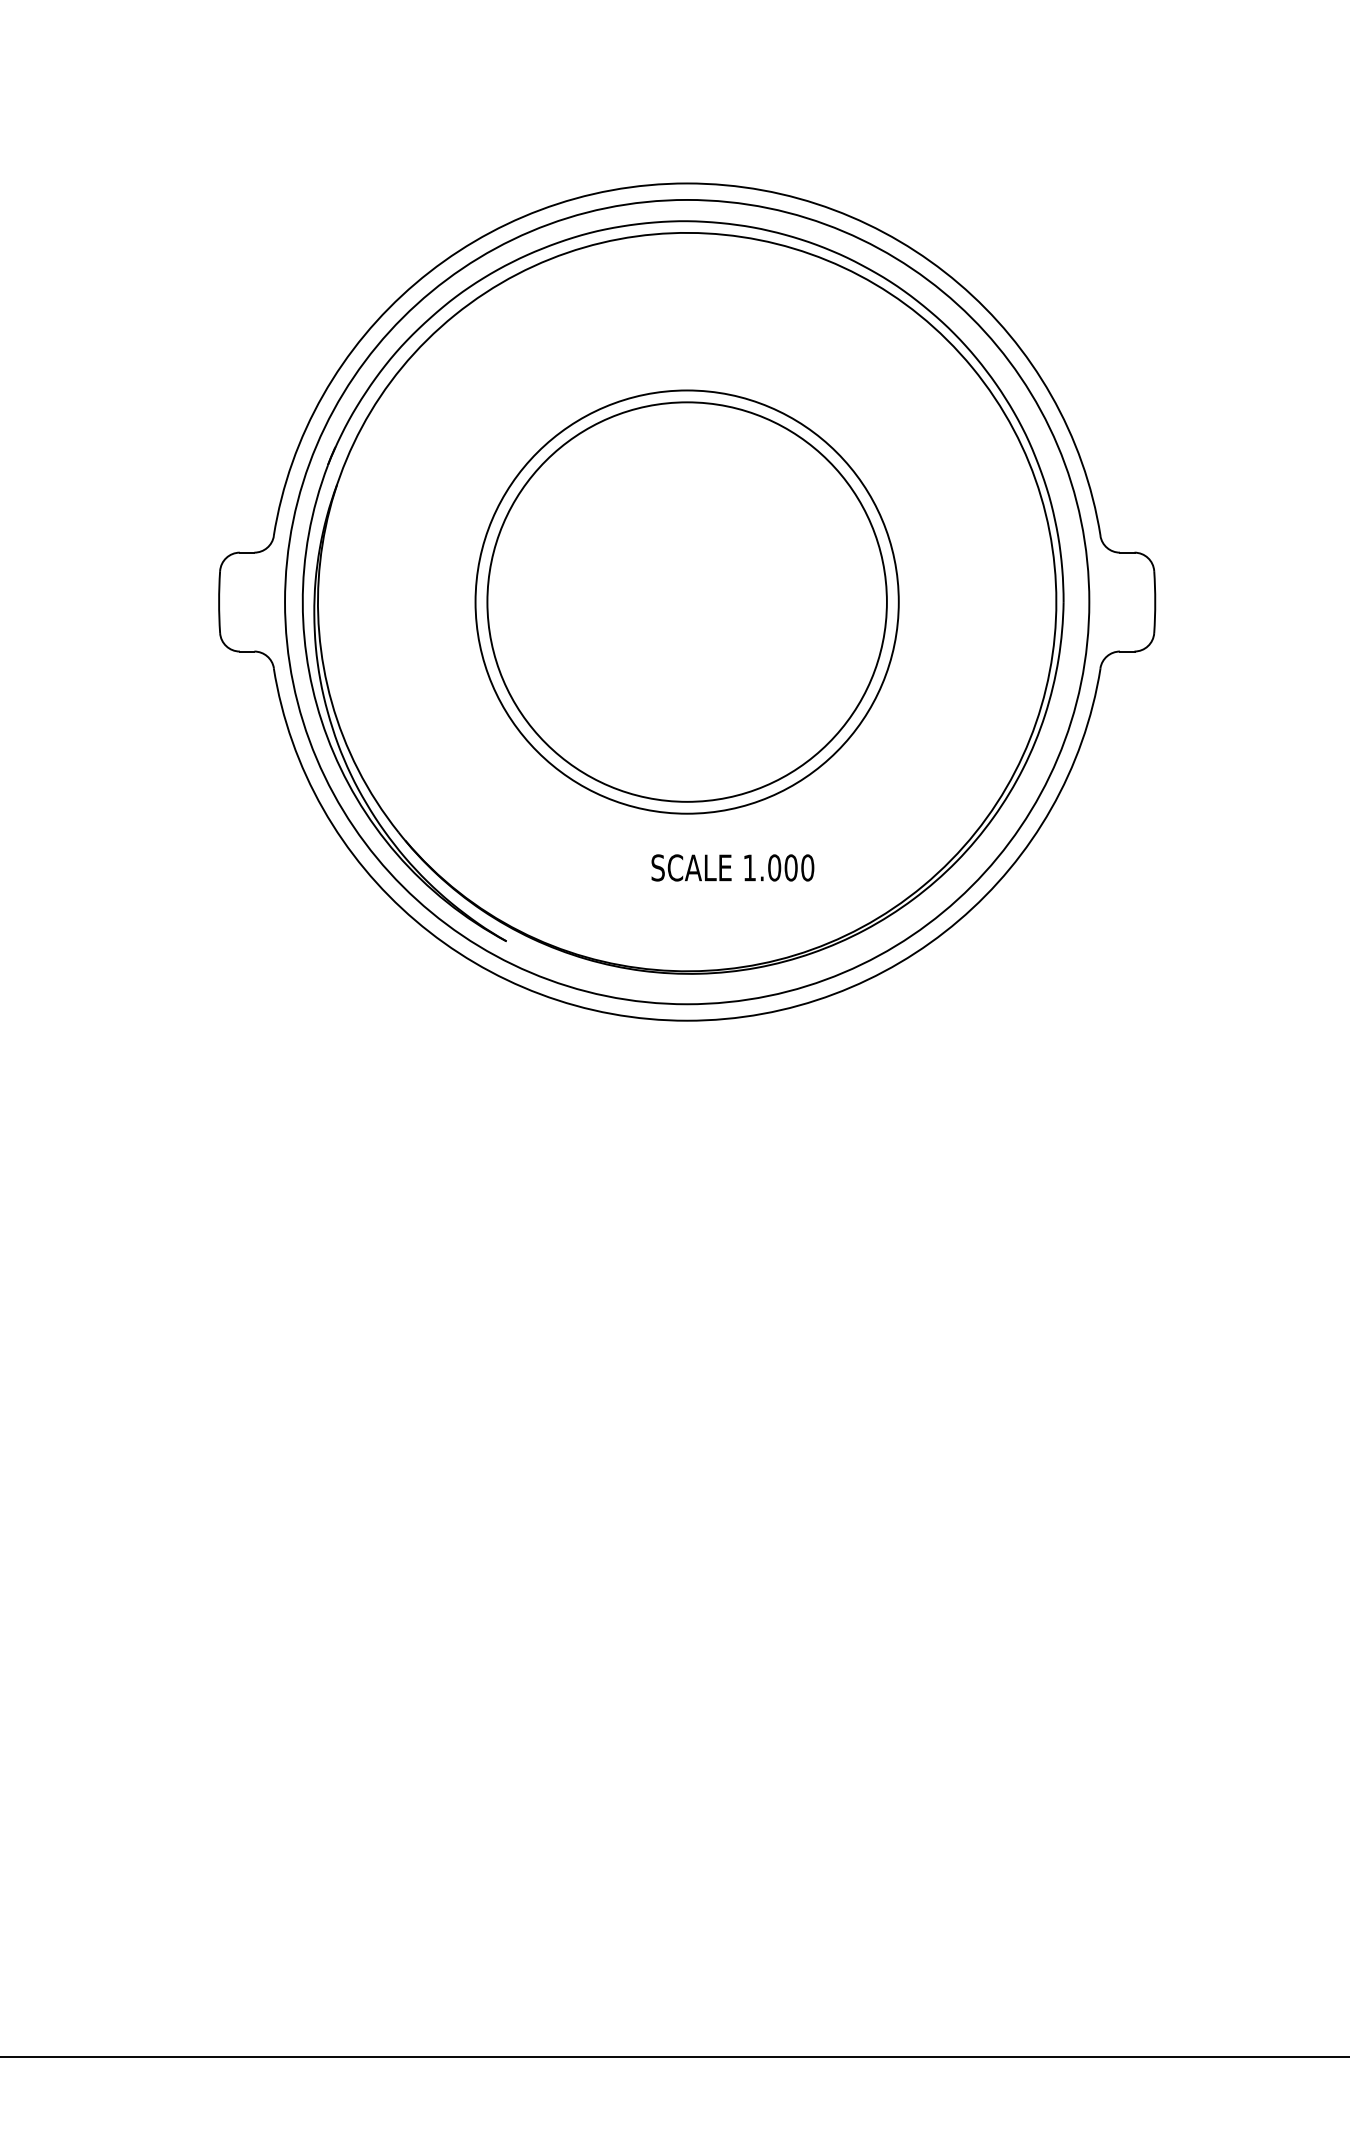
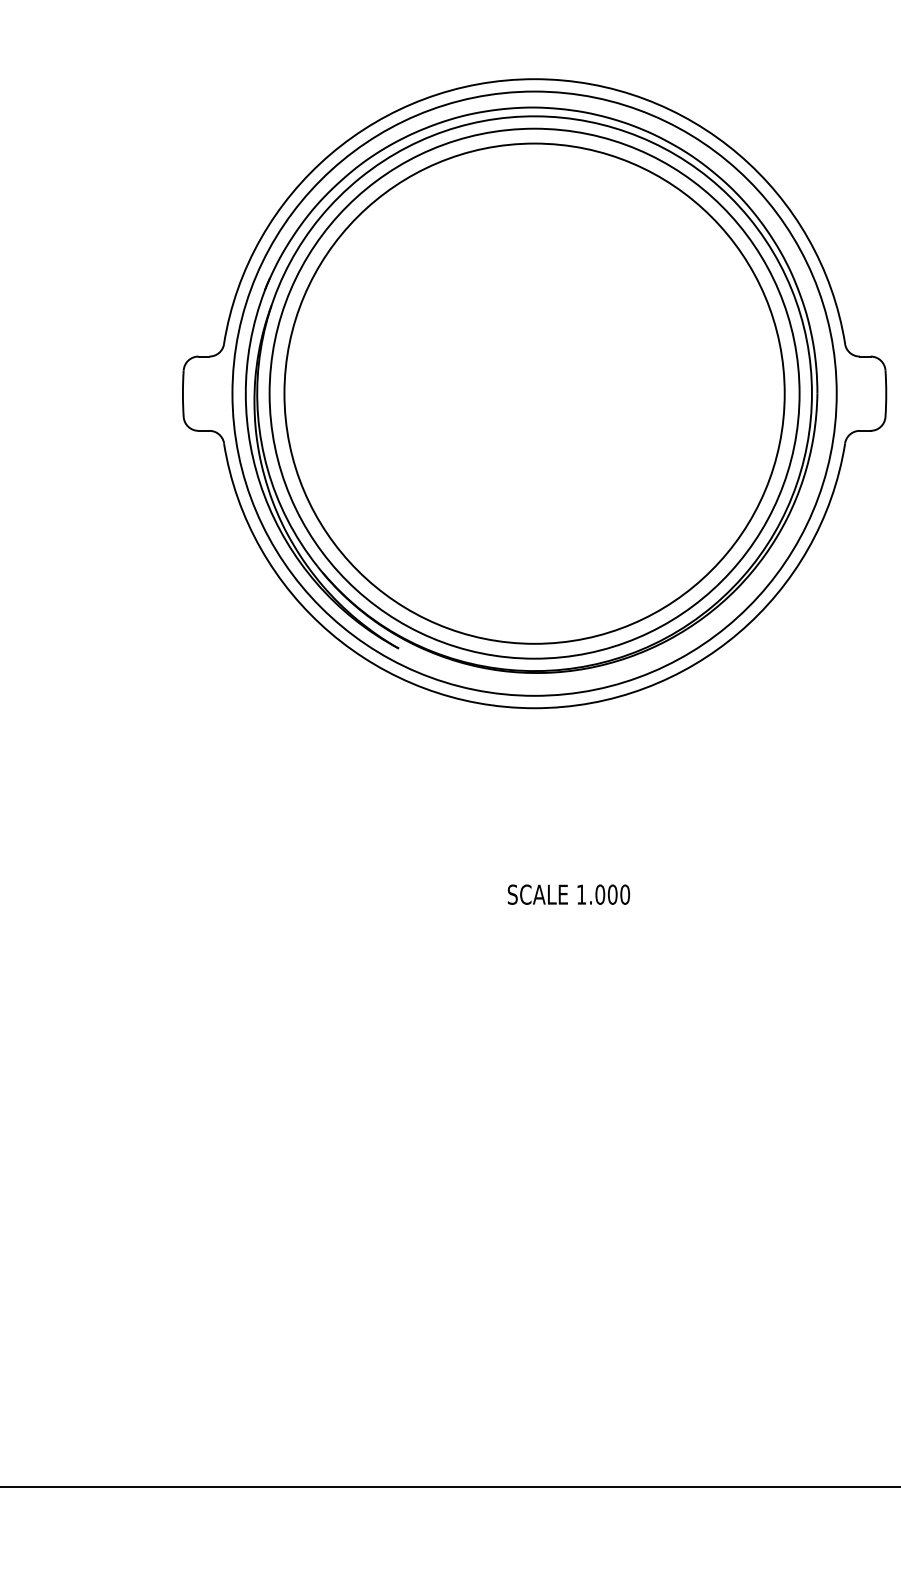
circle: (686, 601) -> (534, 393), size x1.67
circle: (687, 602) -> (534, 394), size x1.67
text: (732, 867) -> (568, 894), moved

